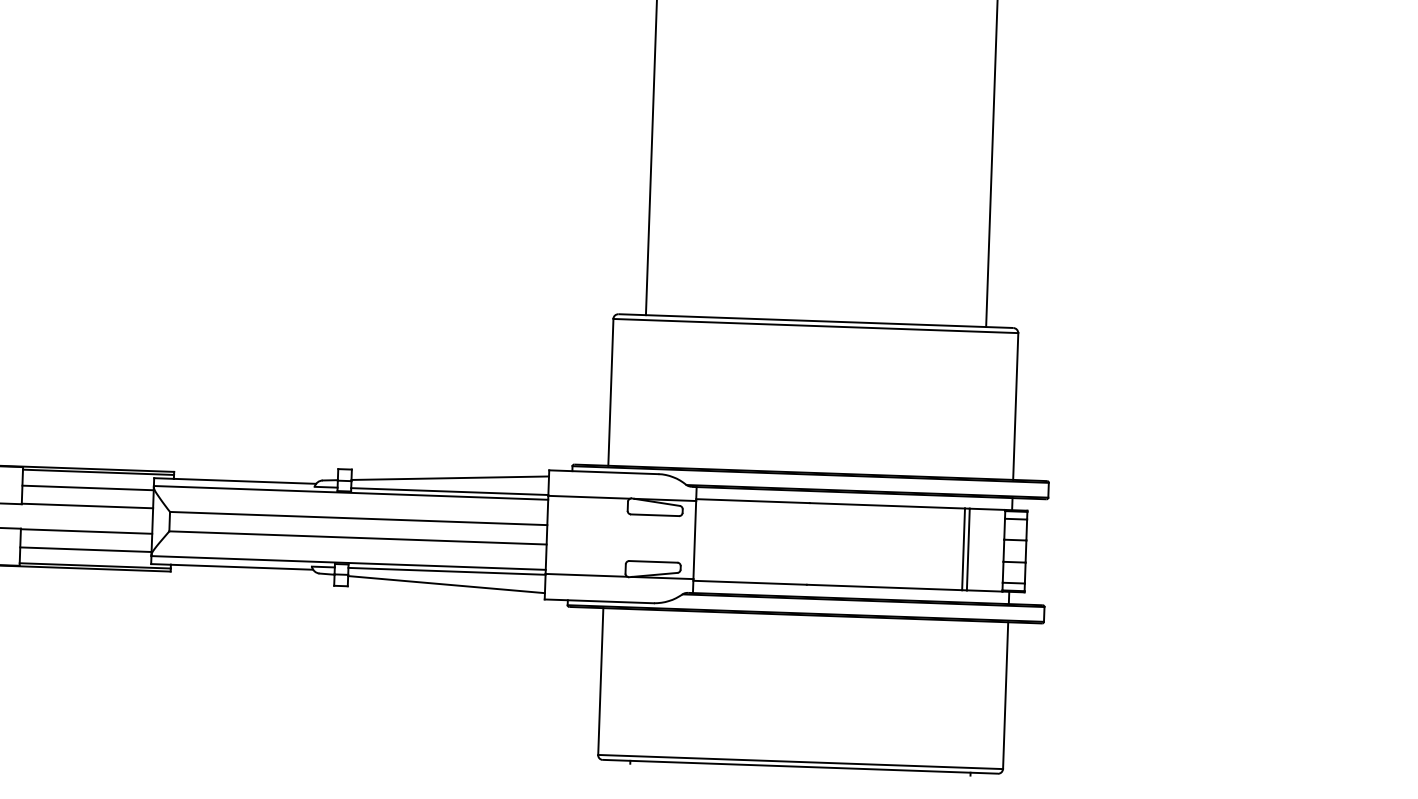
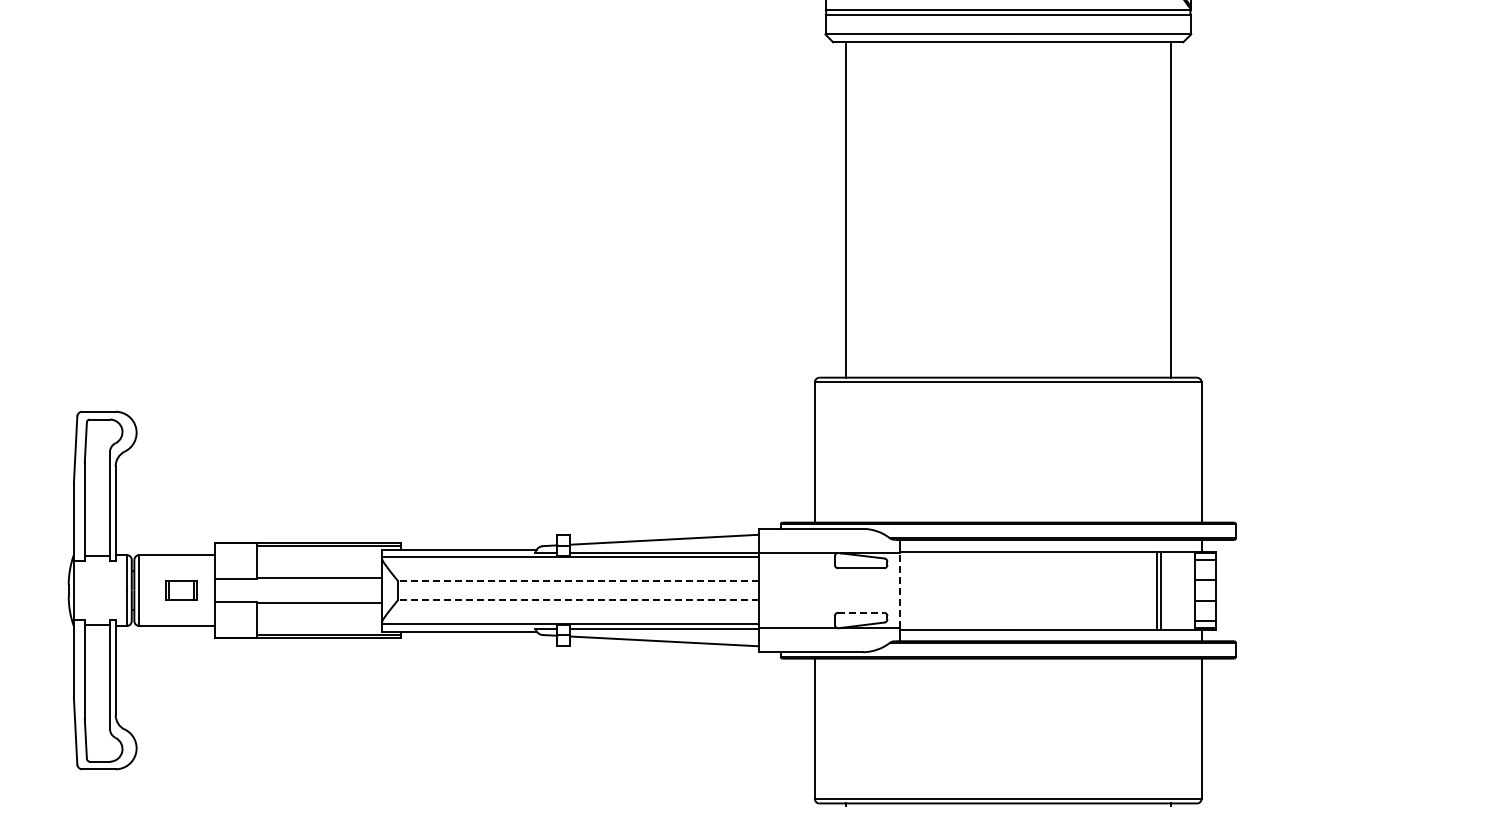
line: (88, 488) -> (319, 561), removed
line: (357, 518) -> (577, 581), solid -> dashed
line: (356, 537) -> (577, 599), solid -> dashed
line: (694, 539) -> (899, 590), solid -> dashed
line: (86, 550) -> (319, 620), removed
line: (653, 561) -> (861, 612), solid -> dashed

